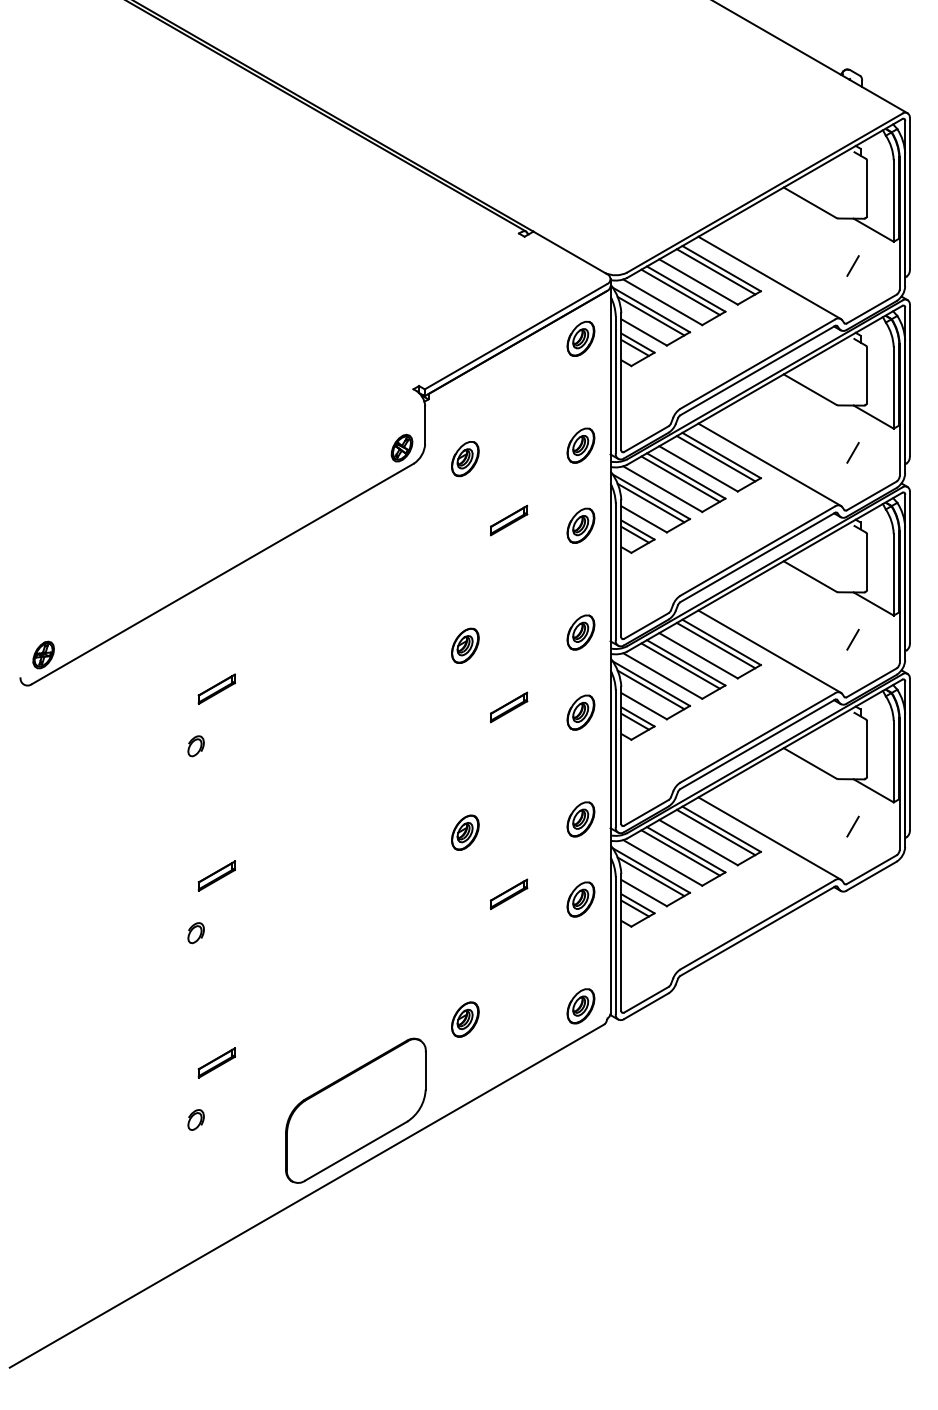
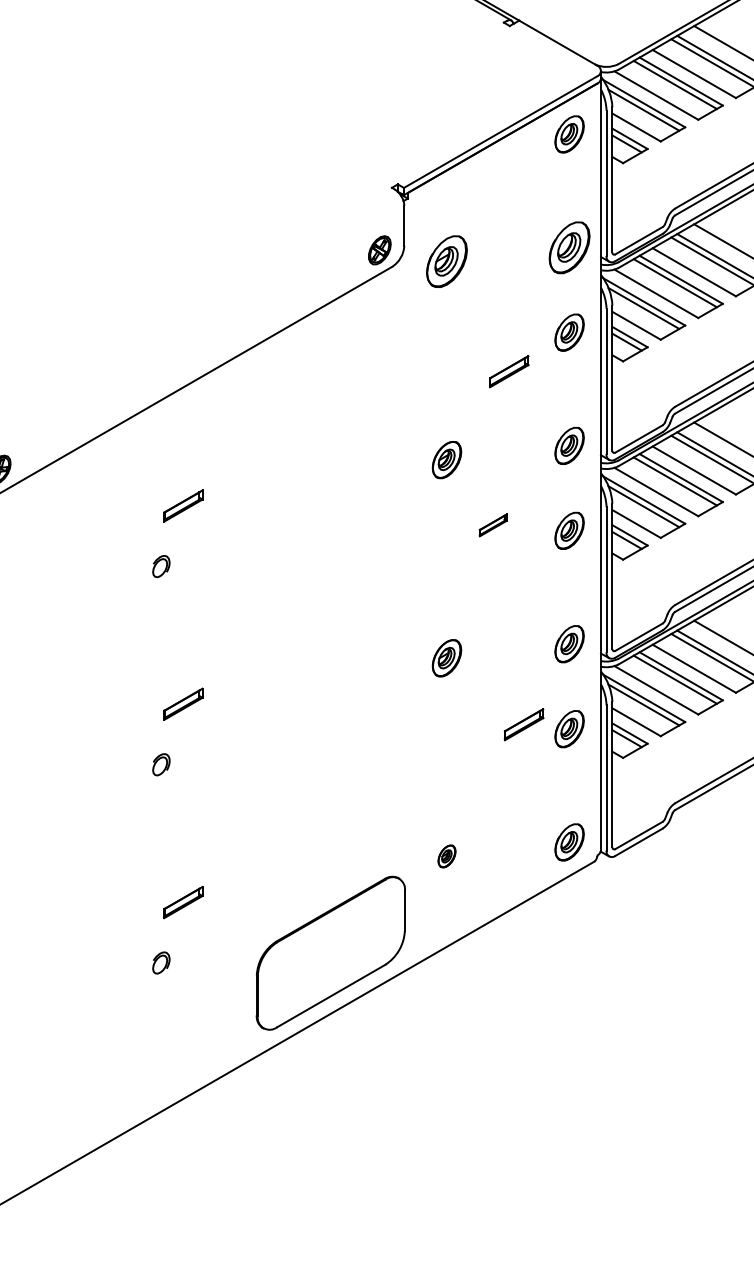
part: (580, 445) -> (569, 247), size x1.4
part: (465, 459) -> (447, 262), size x1.4
part: (509, 520) -> (509, 371), moved
part: (508, 707) -> (492, 525), size x0.7
part: (509, 893) -> (524, 723), moved
part: (465, 1019) -> (447, 856), size x0.6

